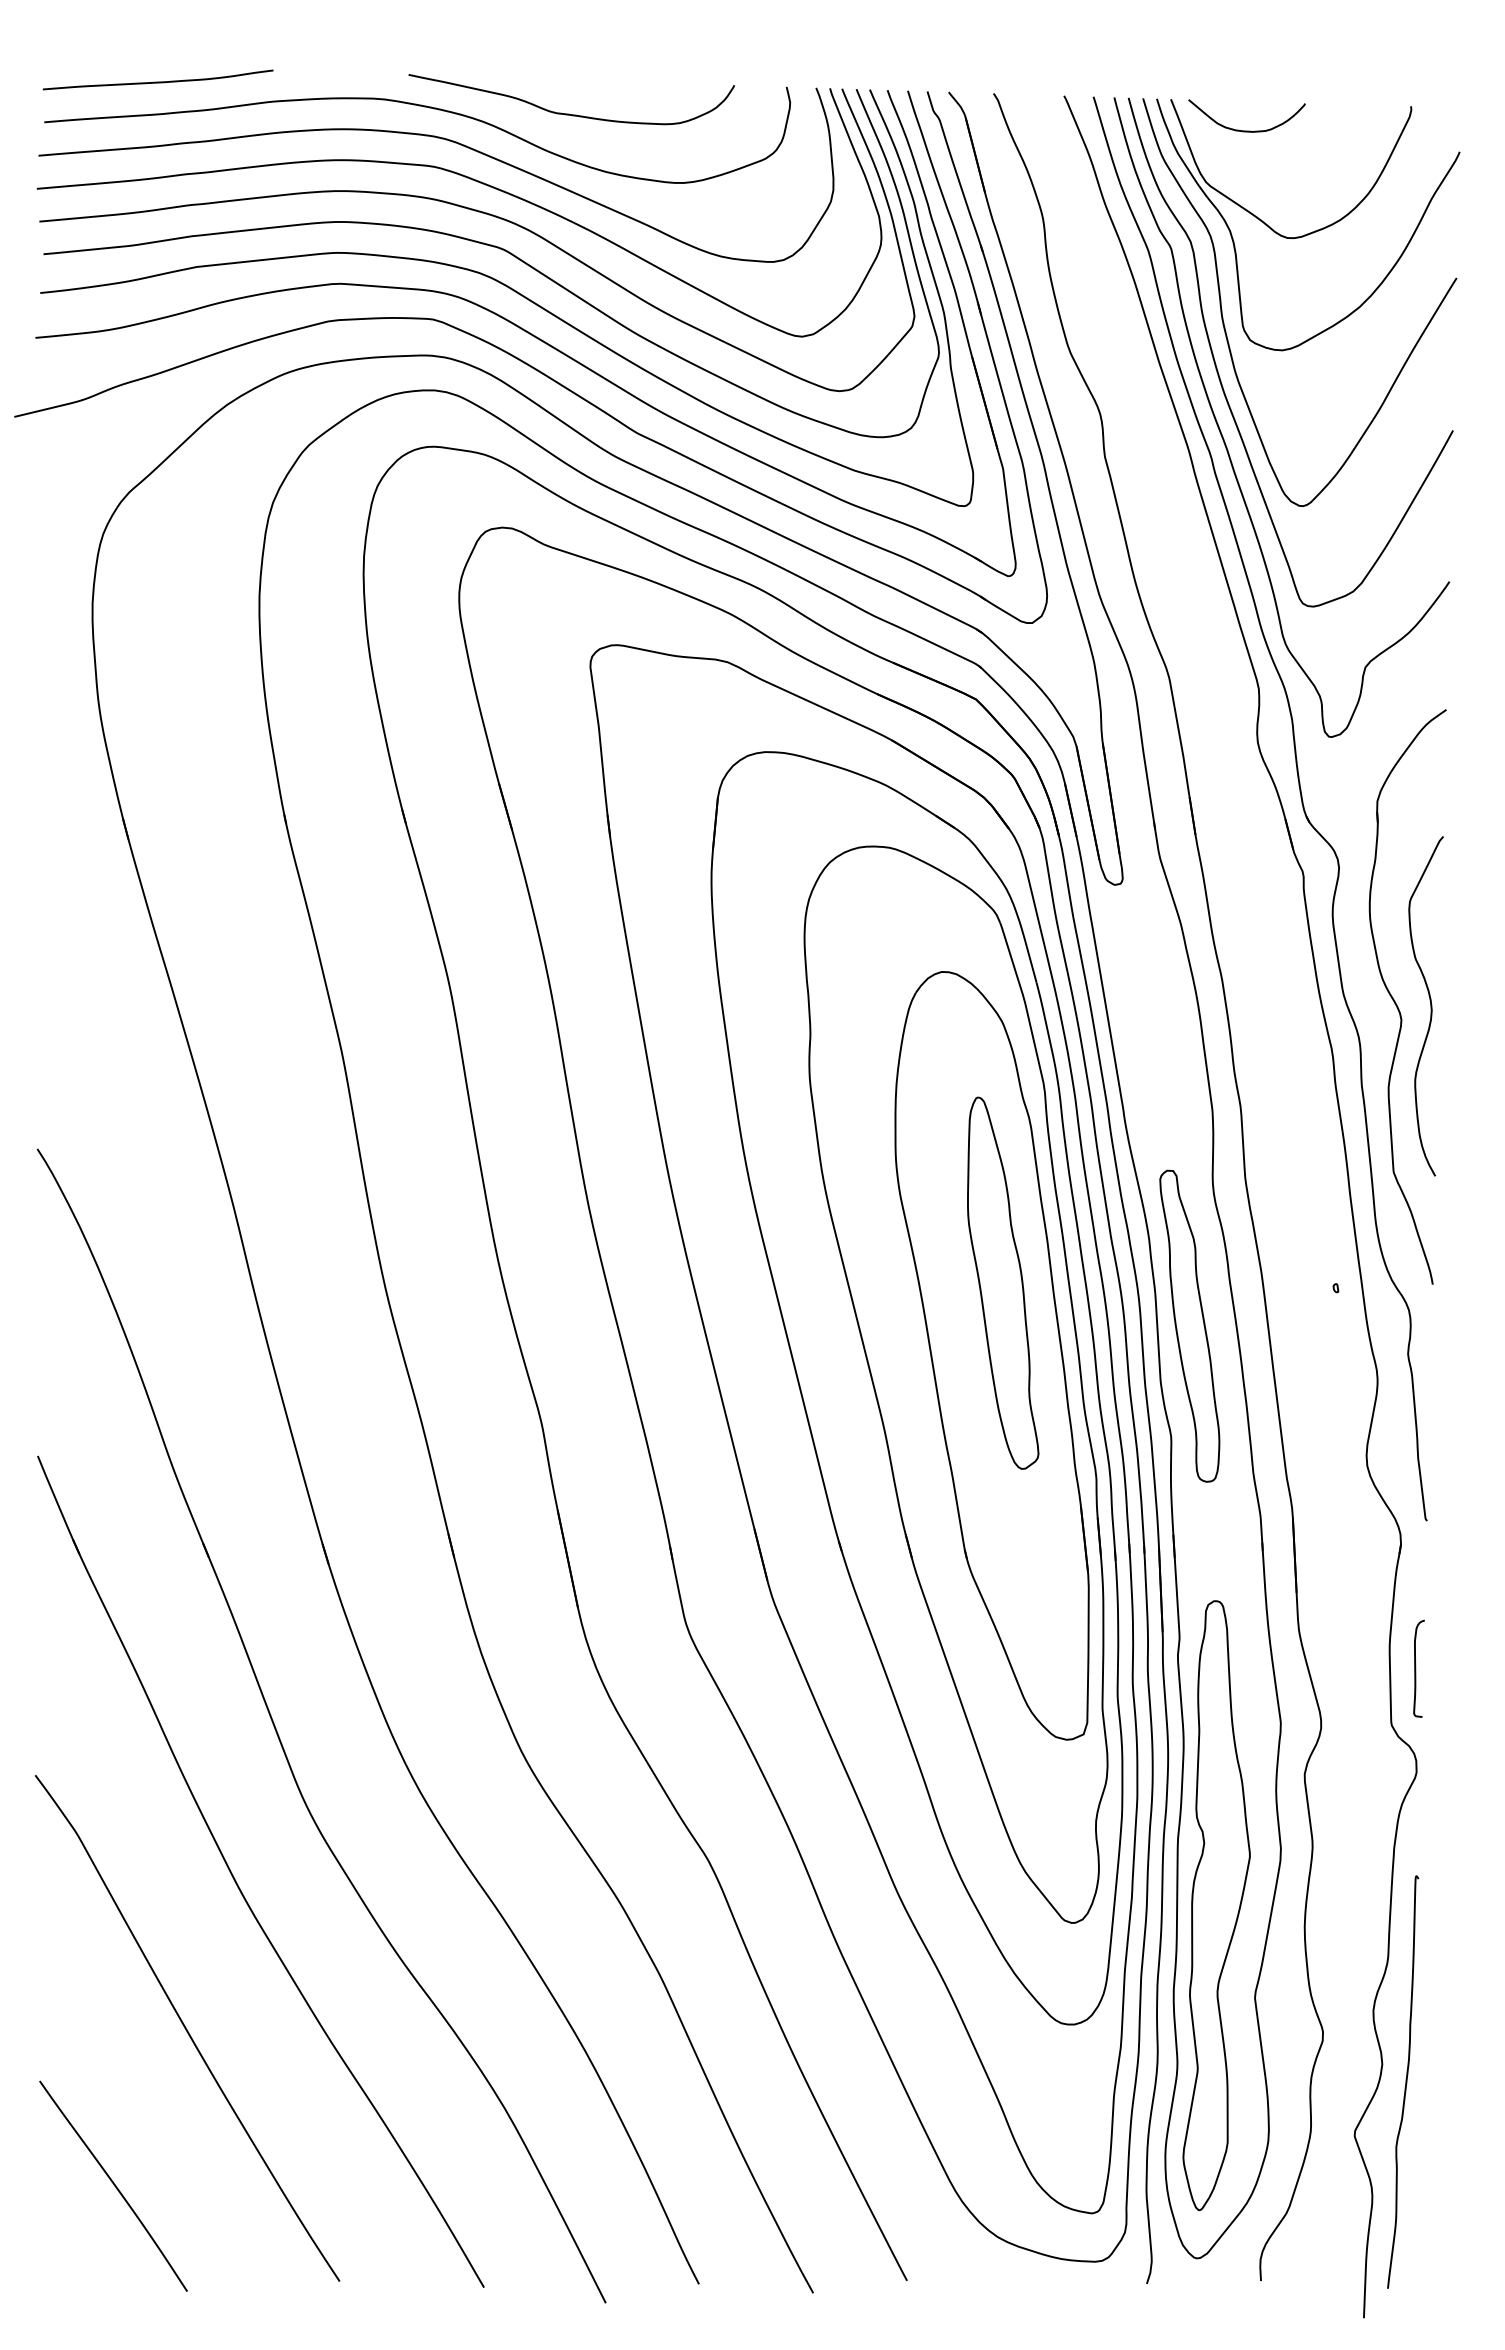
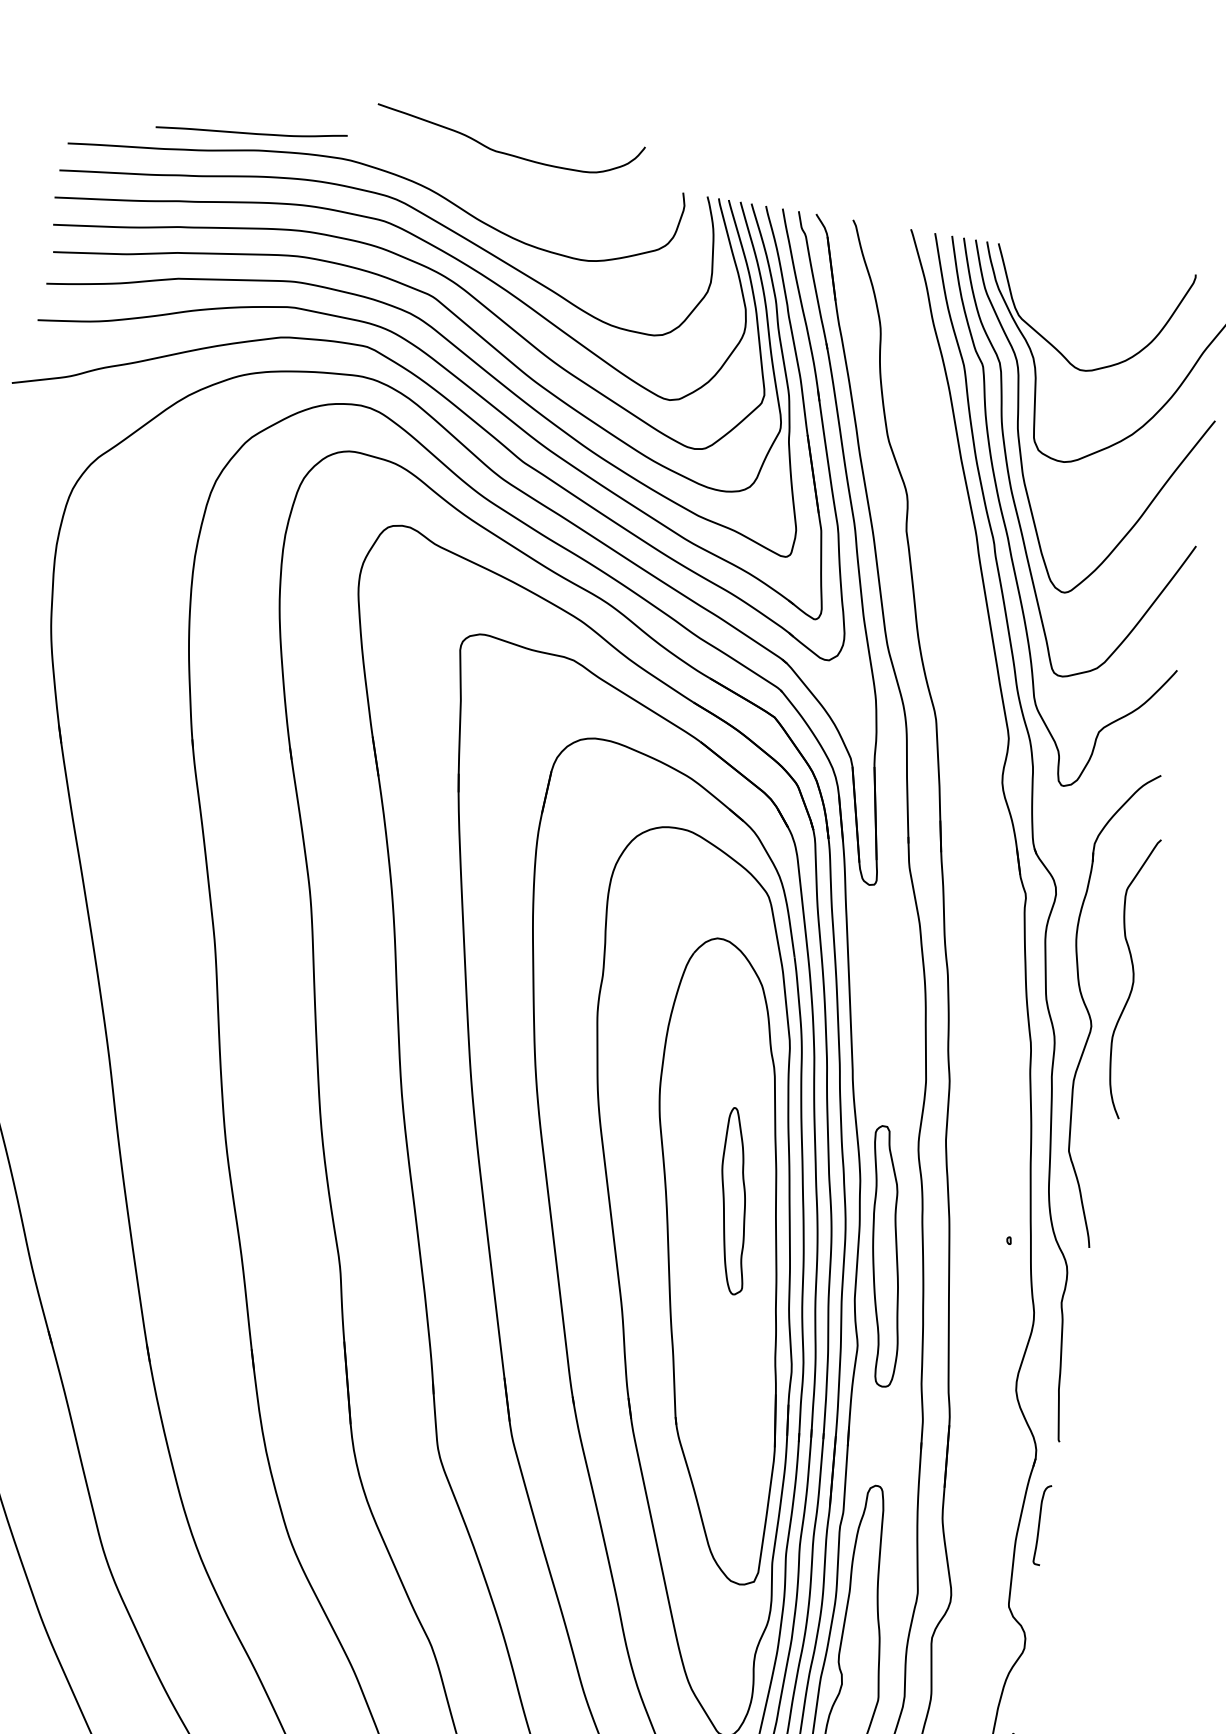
curve: (157, 81) -> (250, 132), moved
curve: (569, 113) -> (506, 152), moved
curve: (1246, 130) -> (1057, 277), removed
curve: (1430, 1006) -> (1132, 978), moved
part: (1003, 1282) -> (735, 1200), size x0.6
curve: (1416, 1668) -> (1040, 1524), moved

